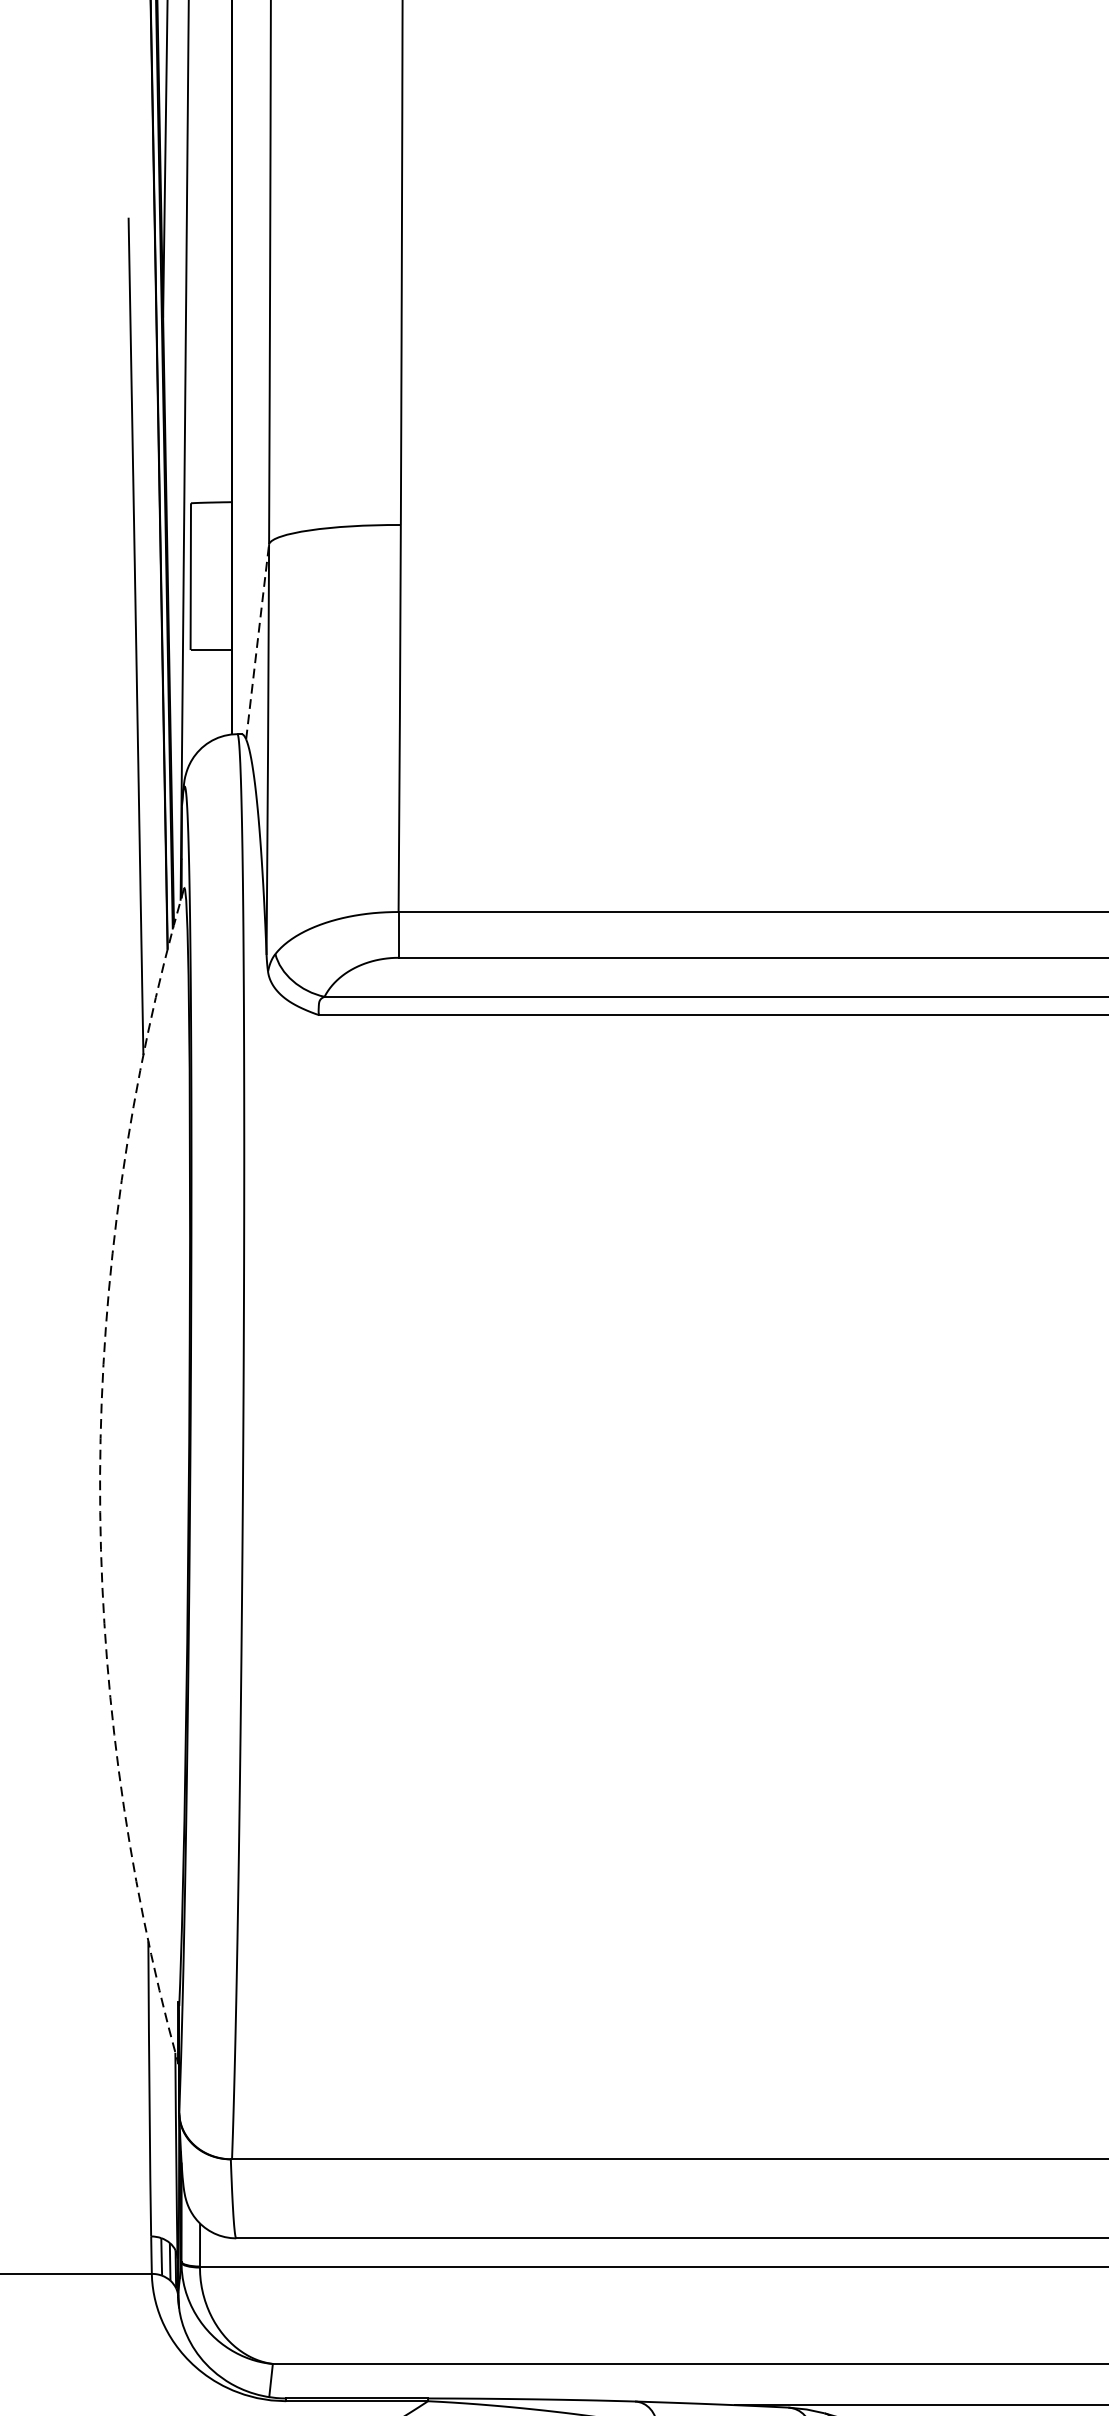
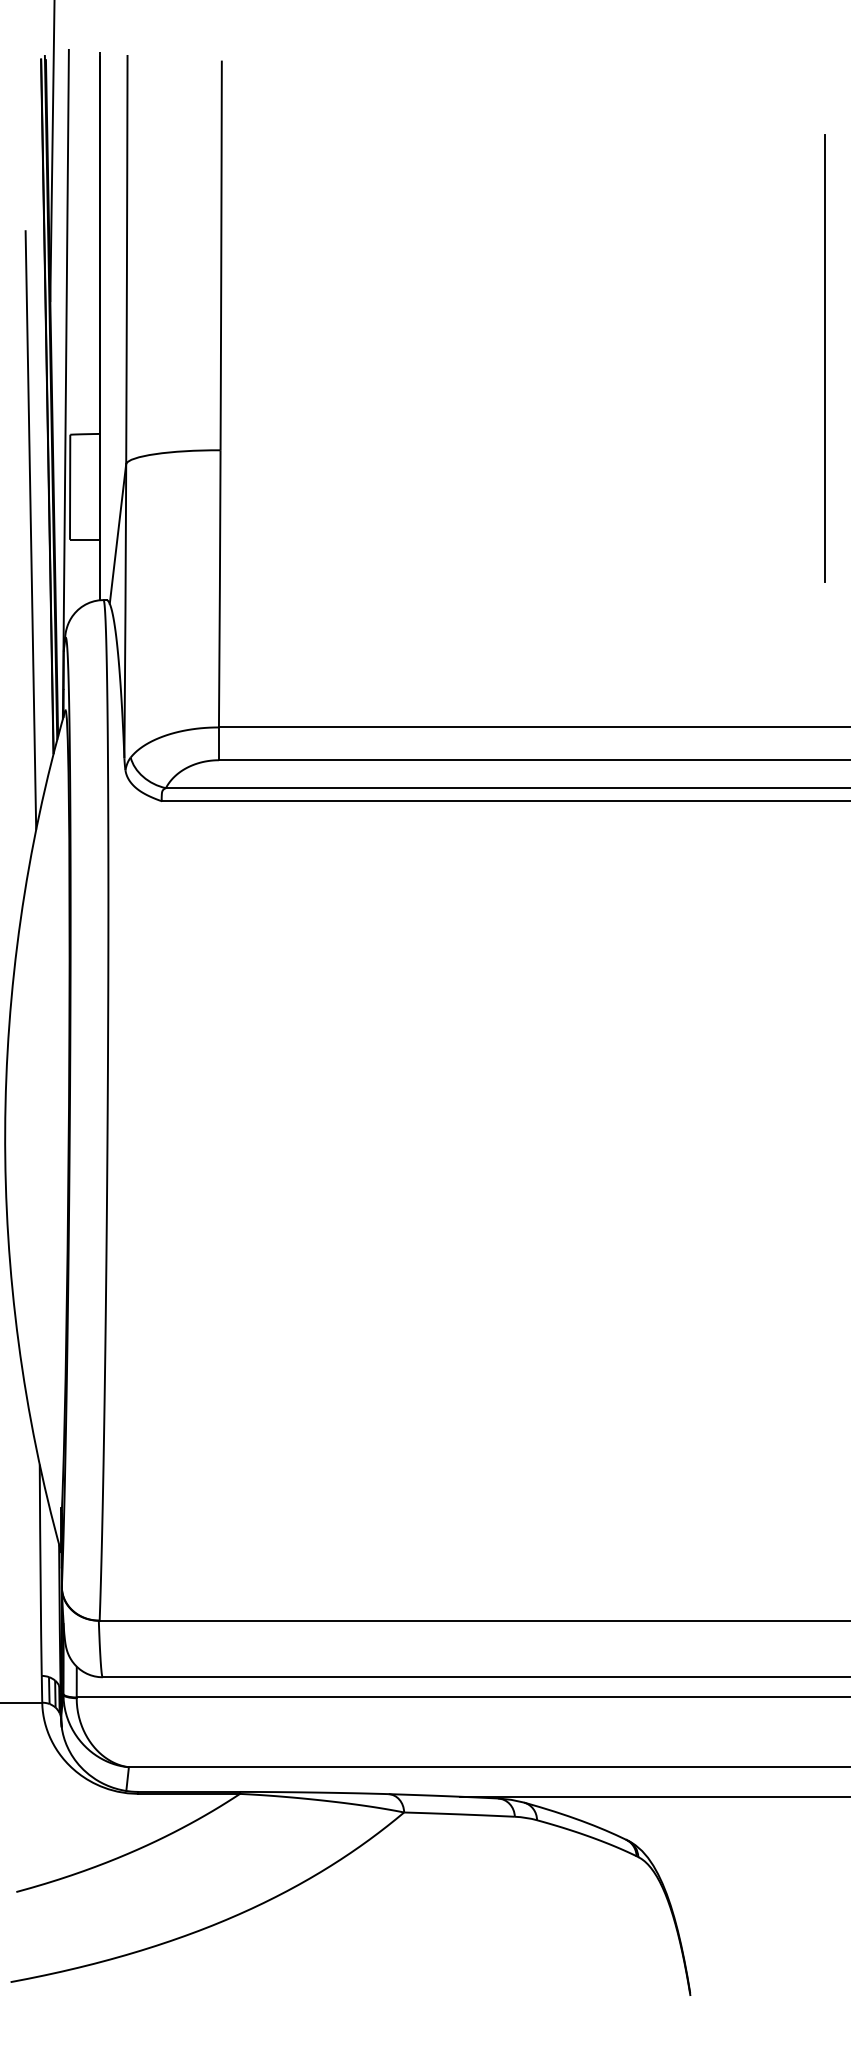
line: (258, 641) -> (118, 533), dashed -> solid
arc: (100, 1476) -> (5, 1131), dashed -> solid

